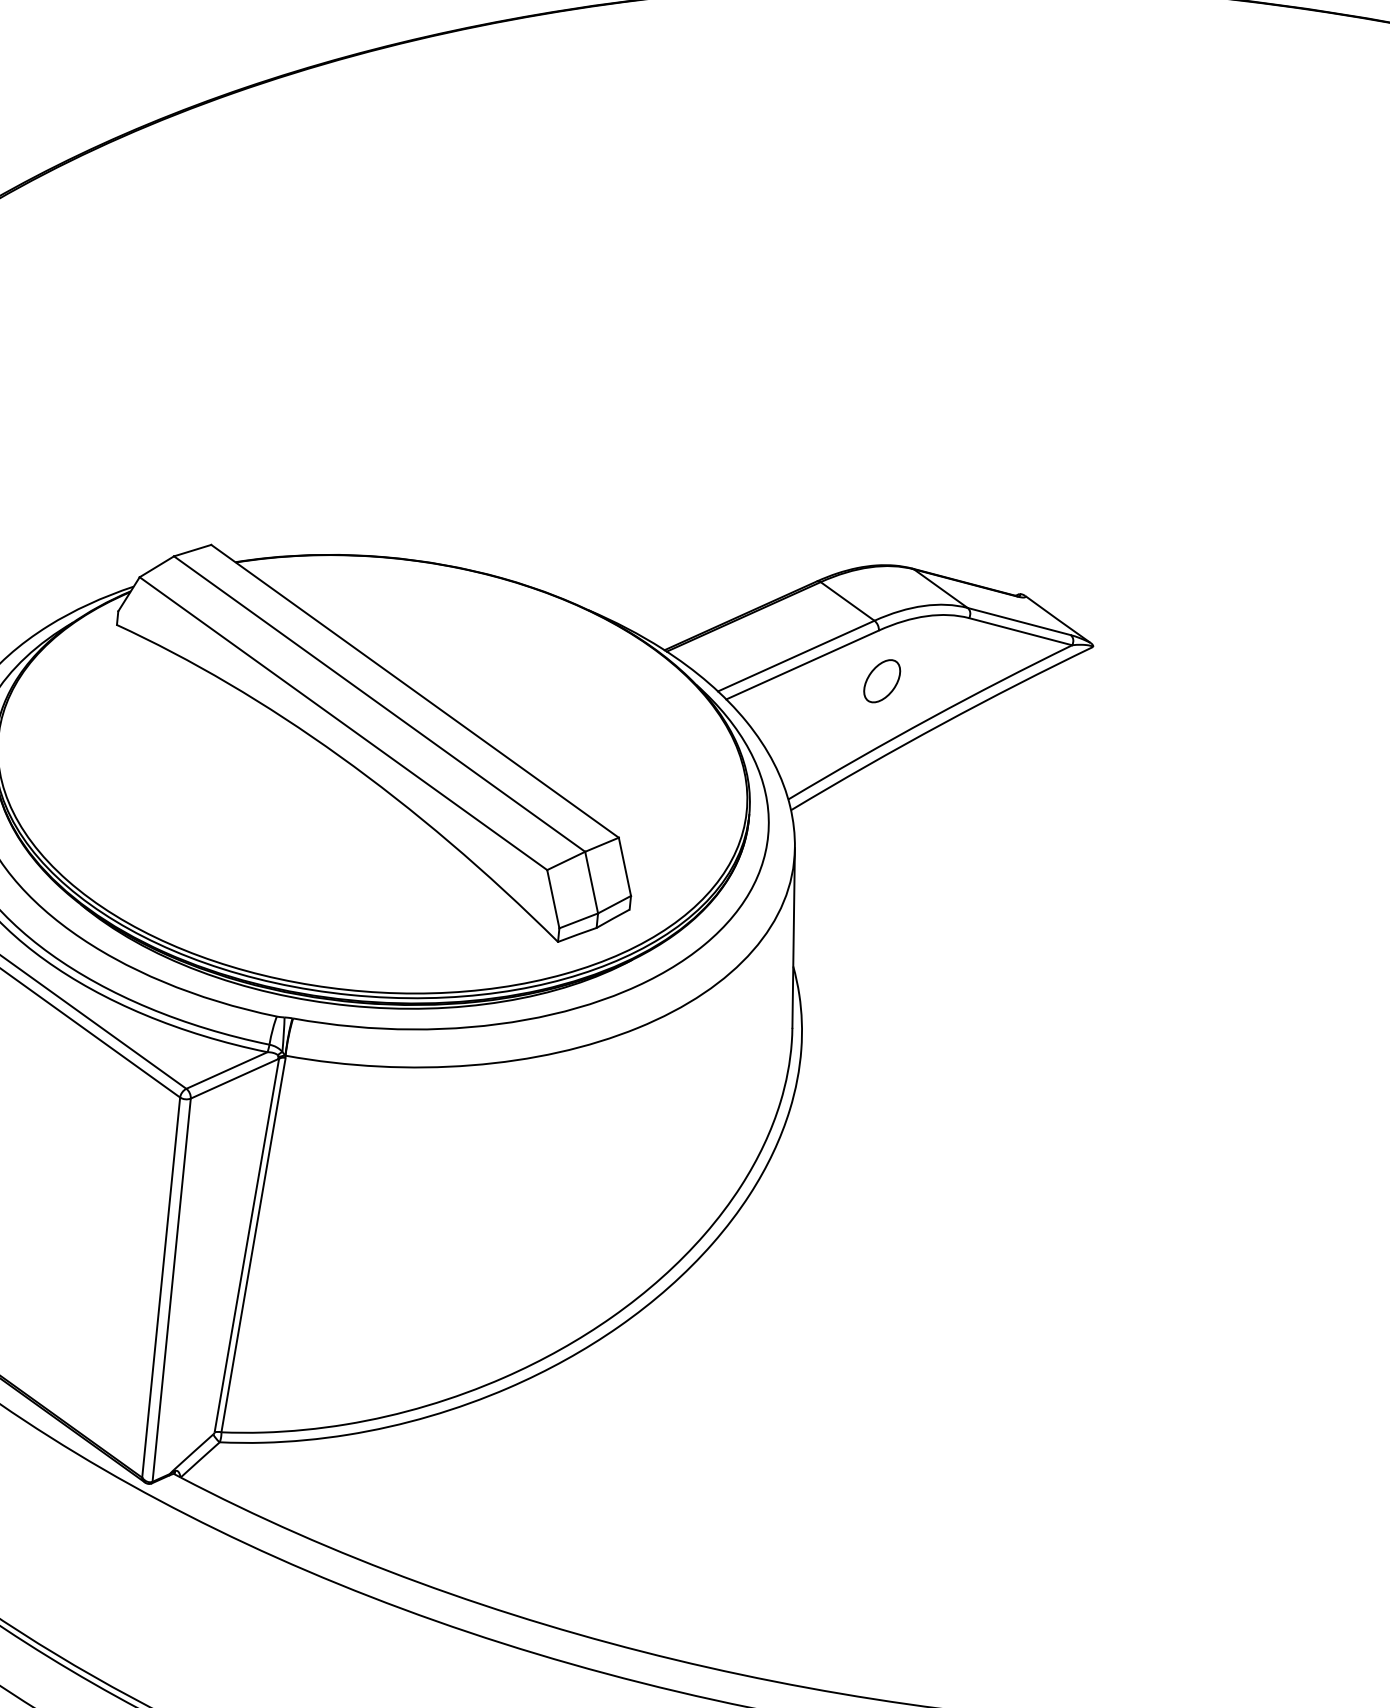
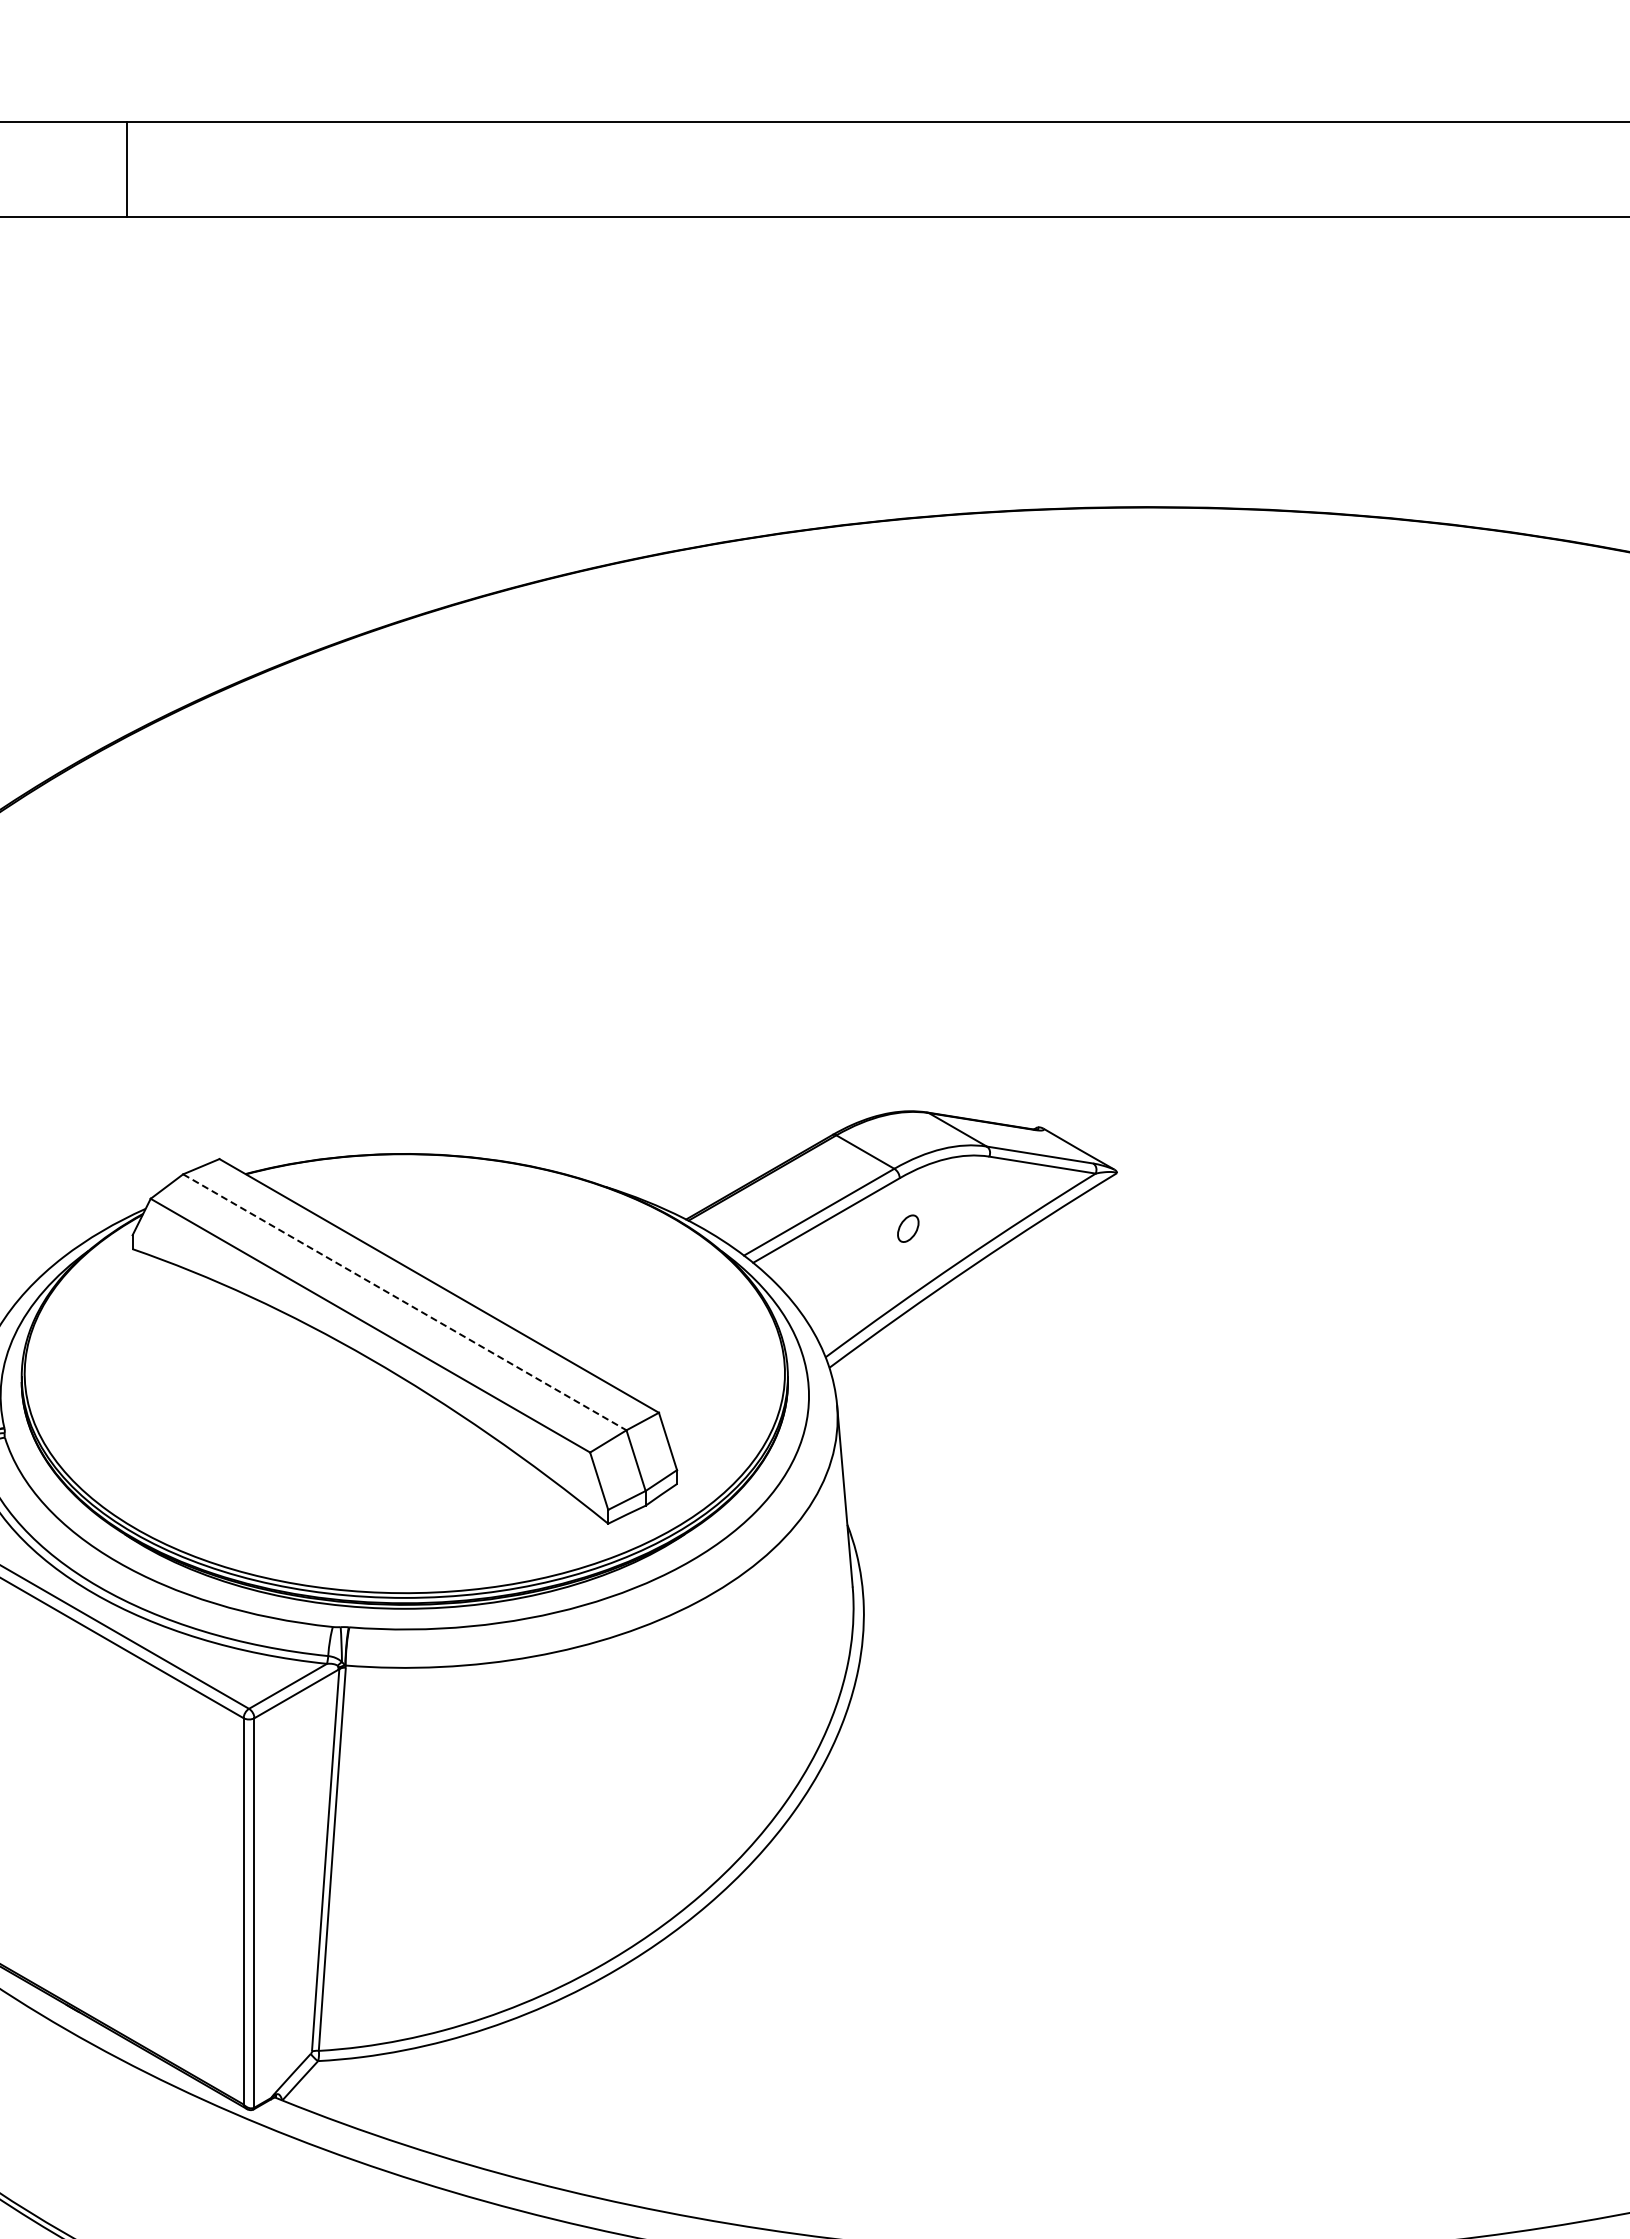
part: (882, 680) -> (908, 1228), size x0.6
line: (379, 704) -> (404, 1302), solid -> dashed

